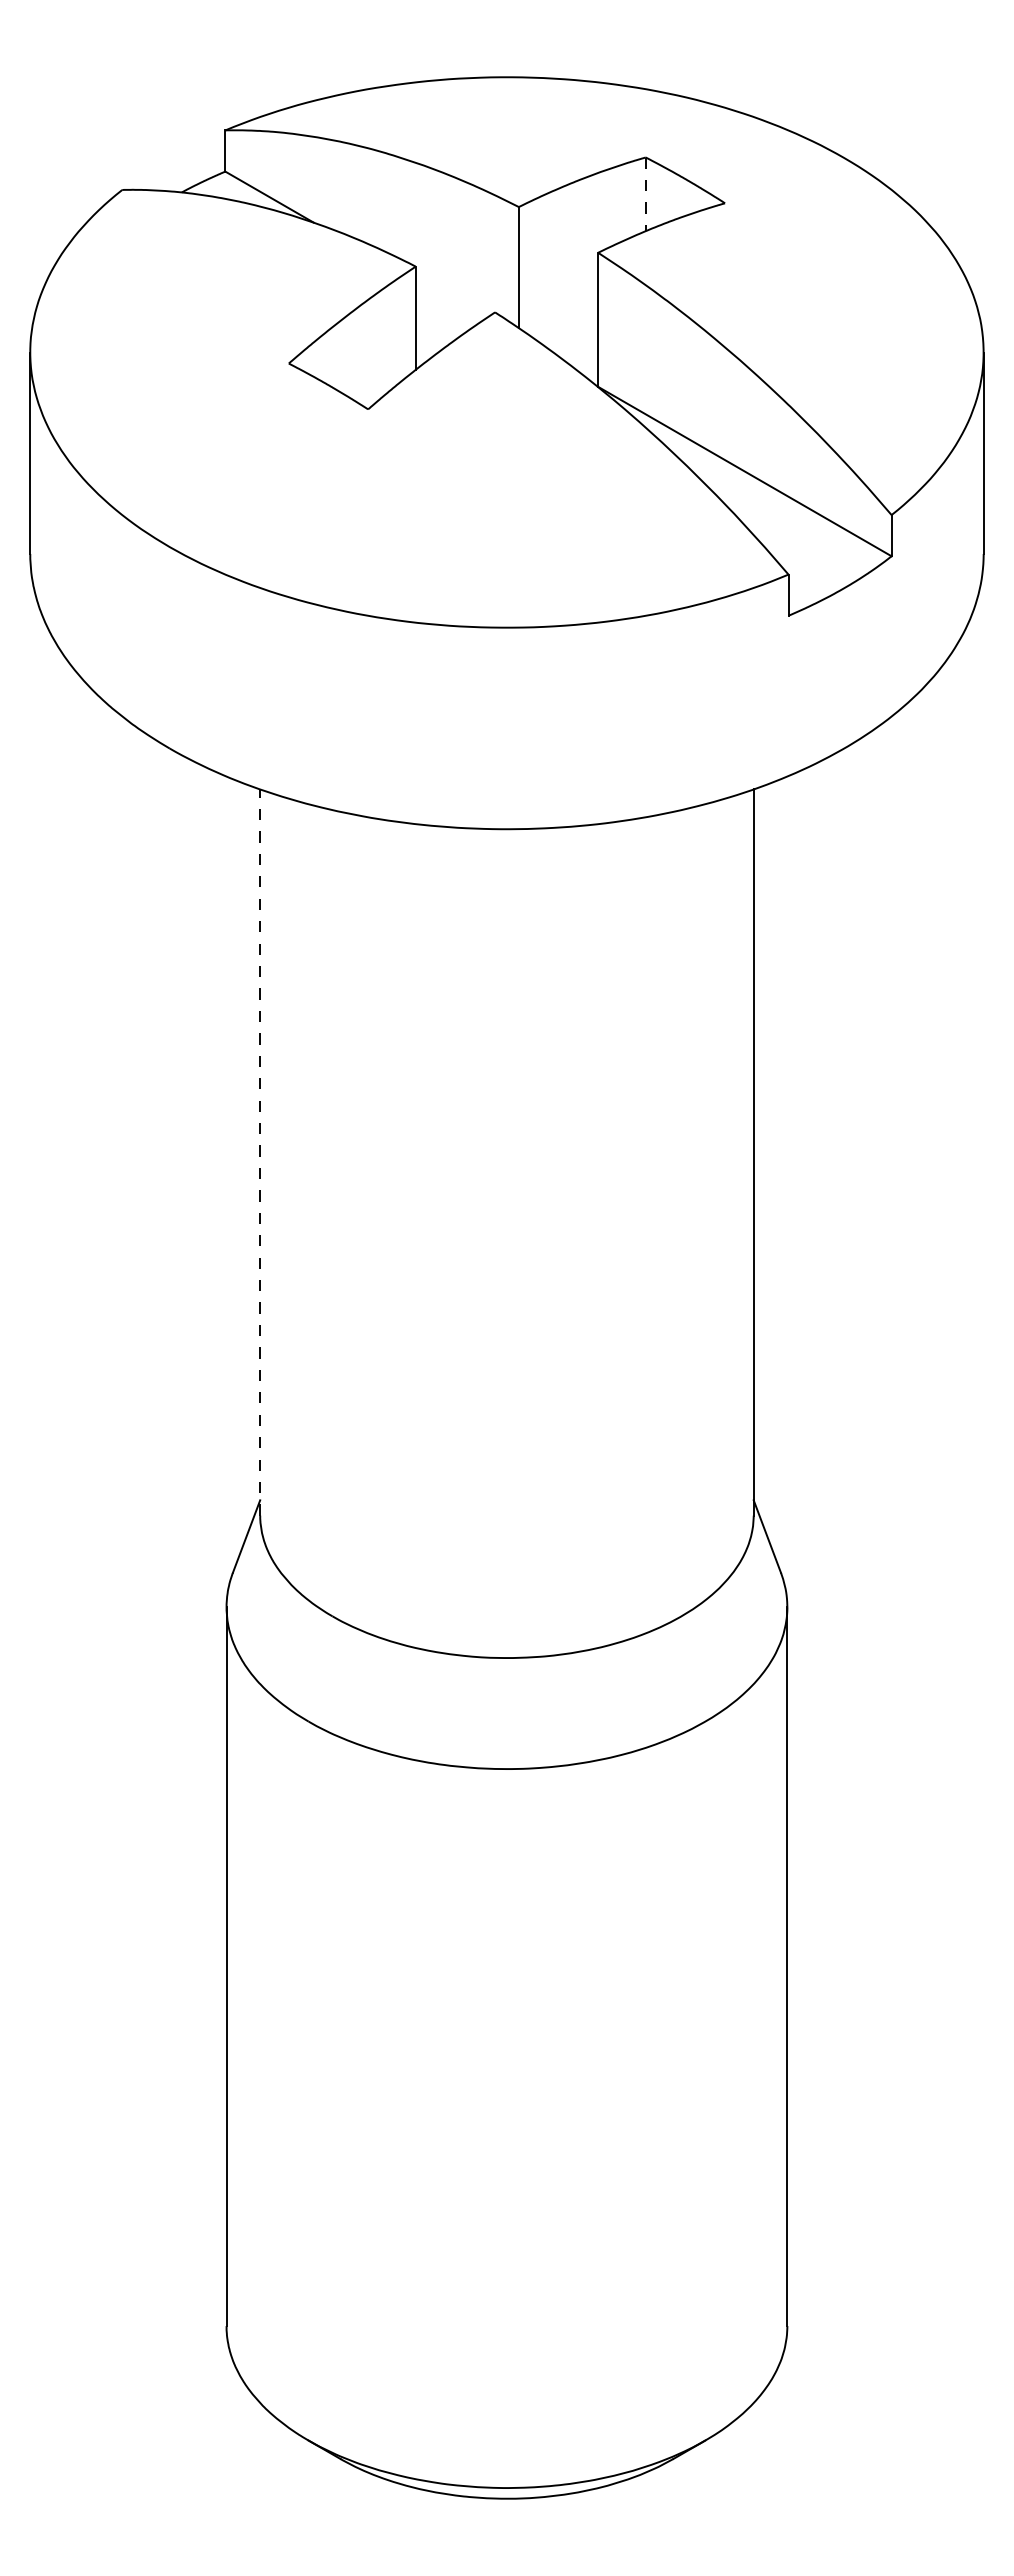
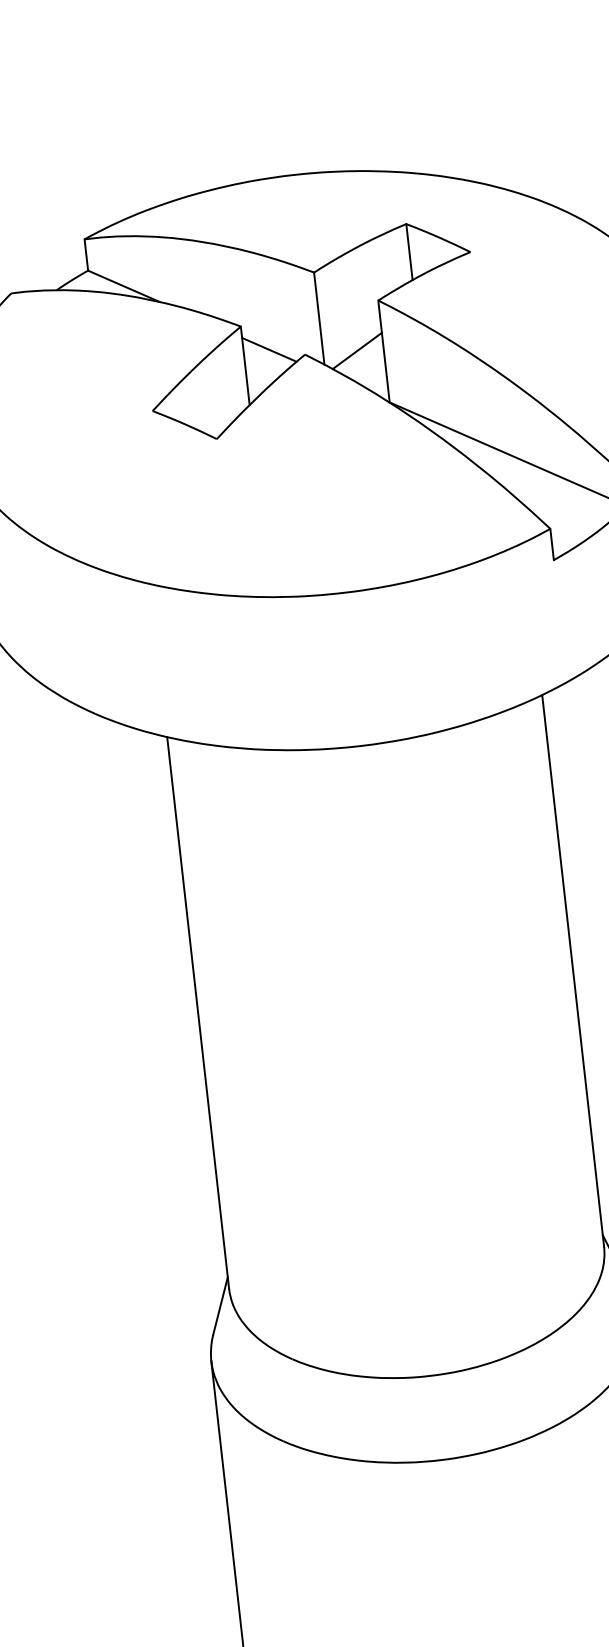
line: (645, 194) -> (409, 252), dashed -> solid
line: (449, 300) -> (269, 349), added
line: (563, 315) -> (357, 351), added
line: (260, 1152) -> (198, 1012), dashed -> solid

